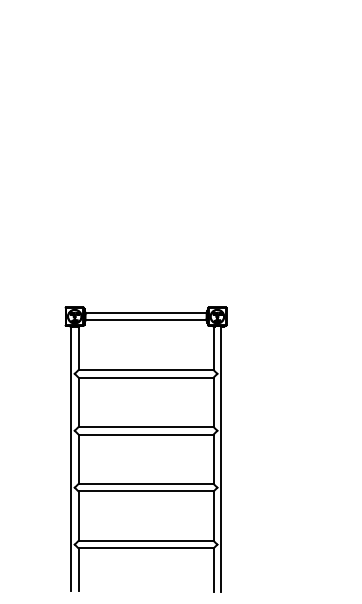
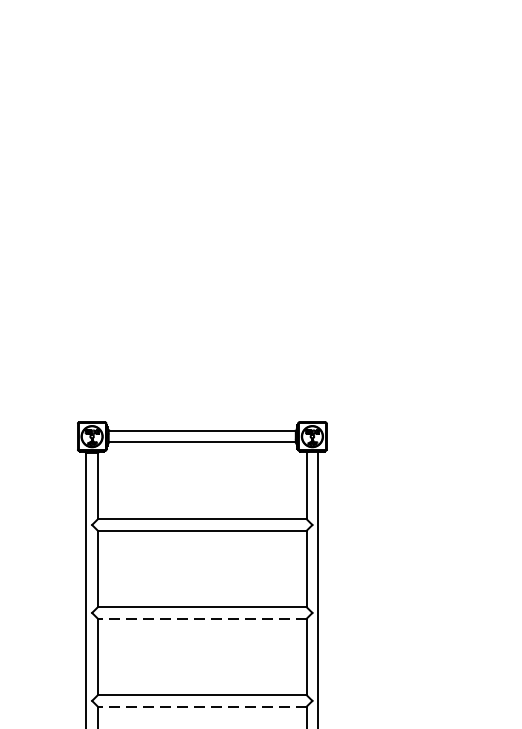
line: (146, 434) -> (202, 618), solid -> dashed
line: (146, 491) -> (202, 706), solid -> dashed

